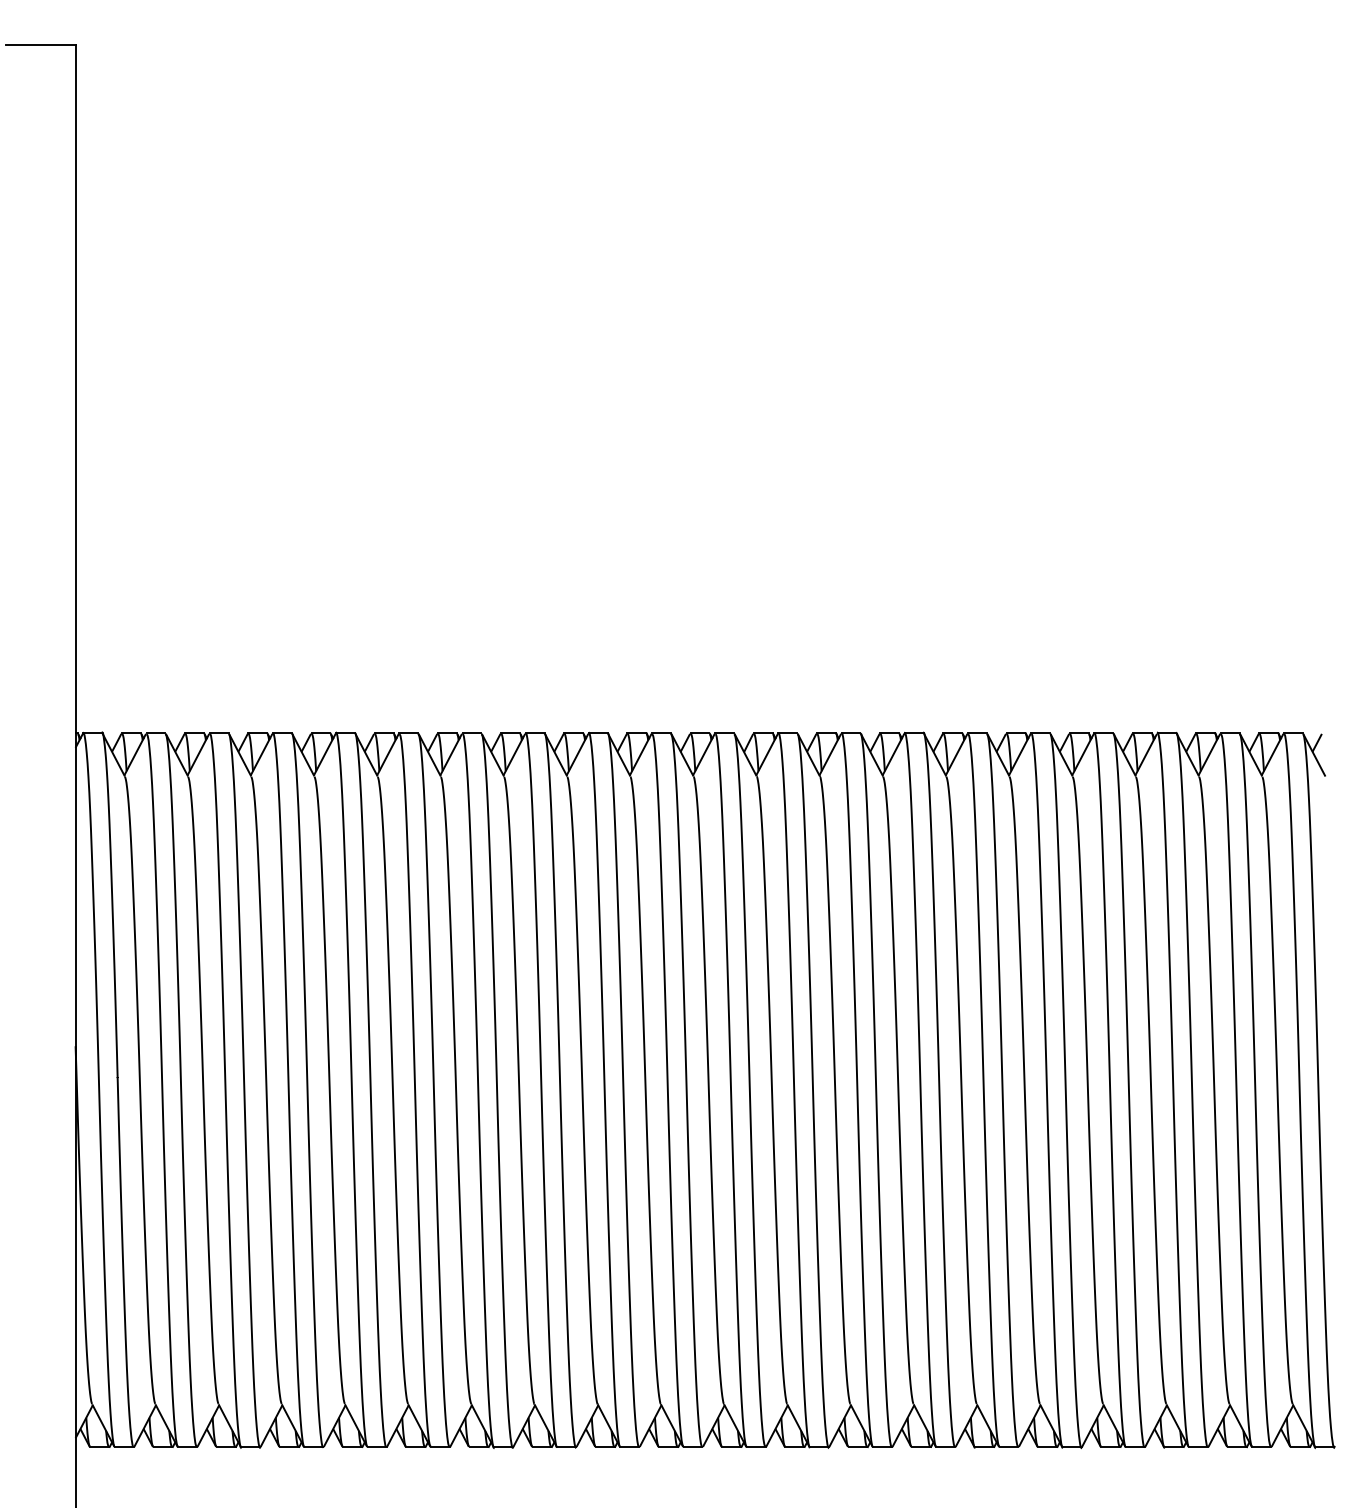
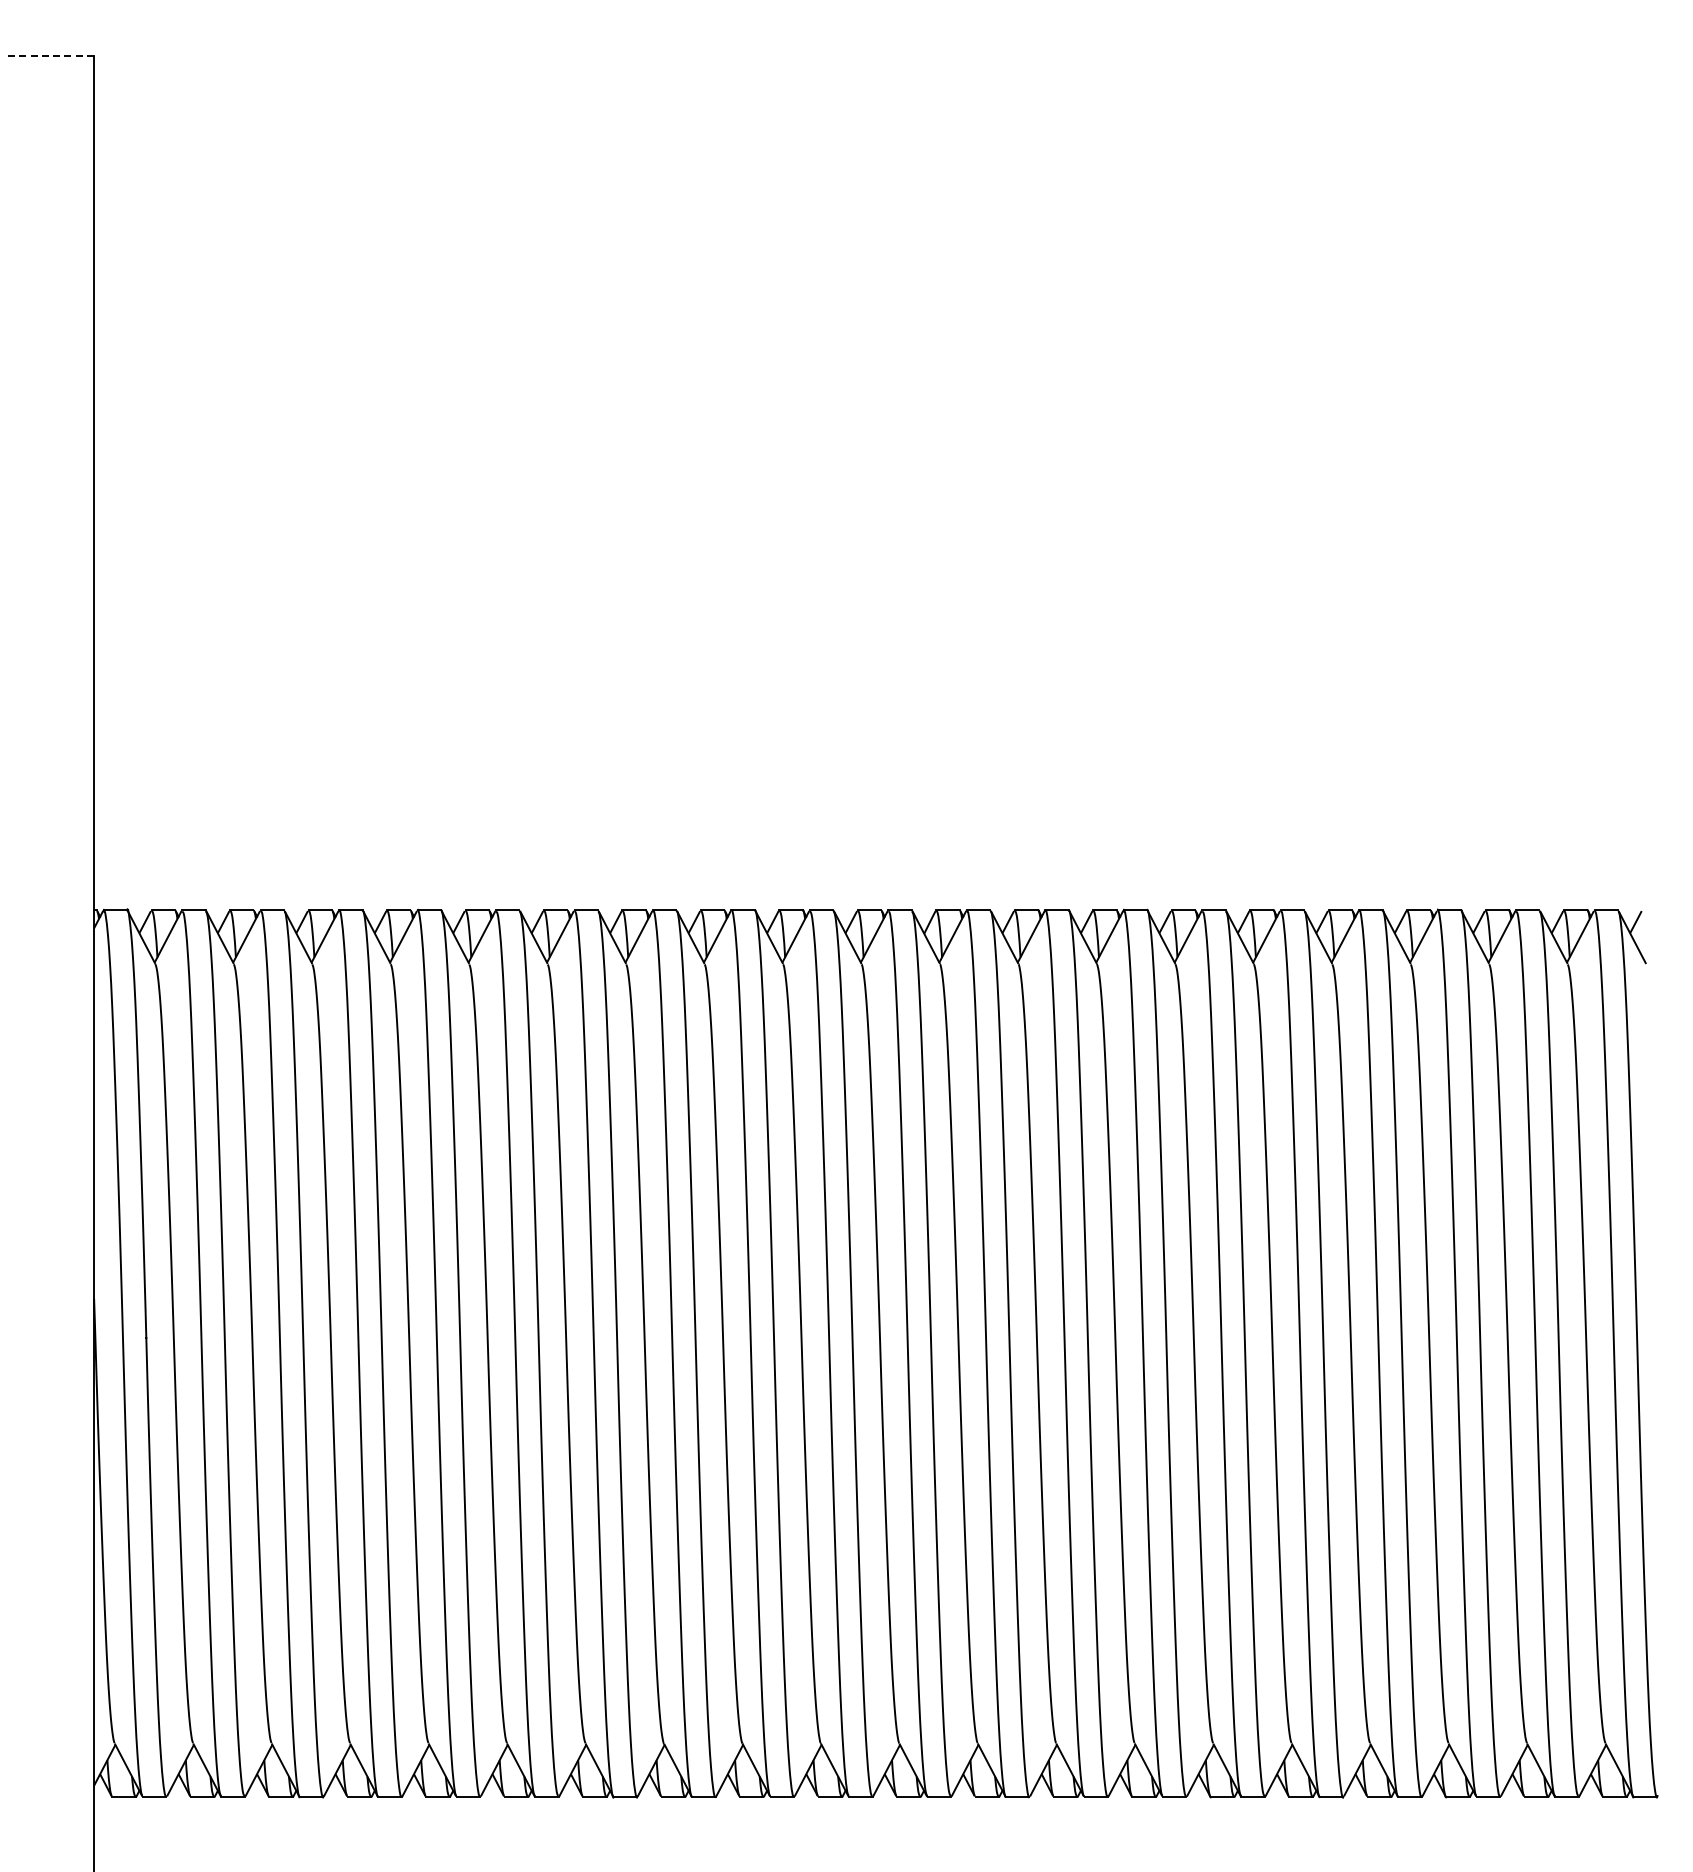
line: (40, 45) -> (50, 56), solid -> dashed

